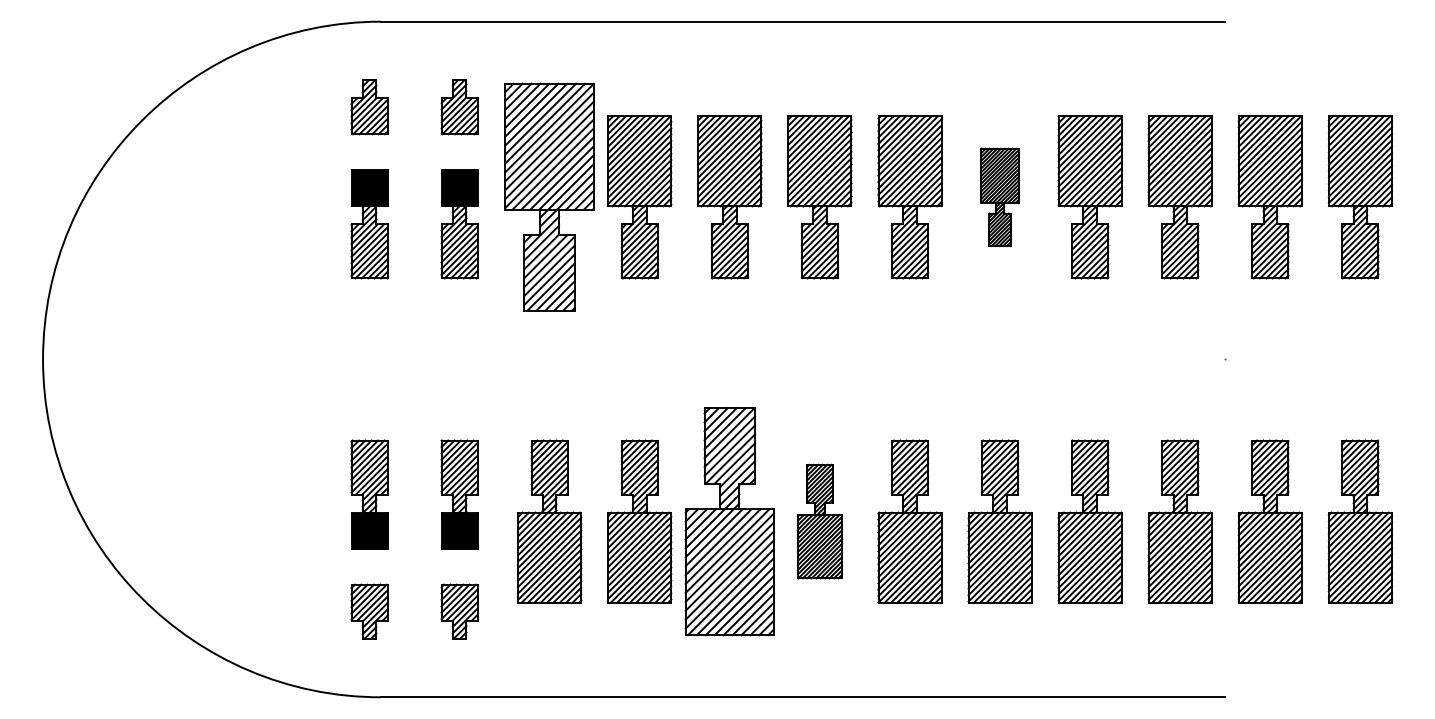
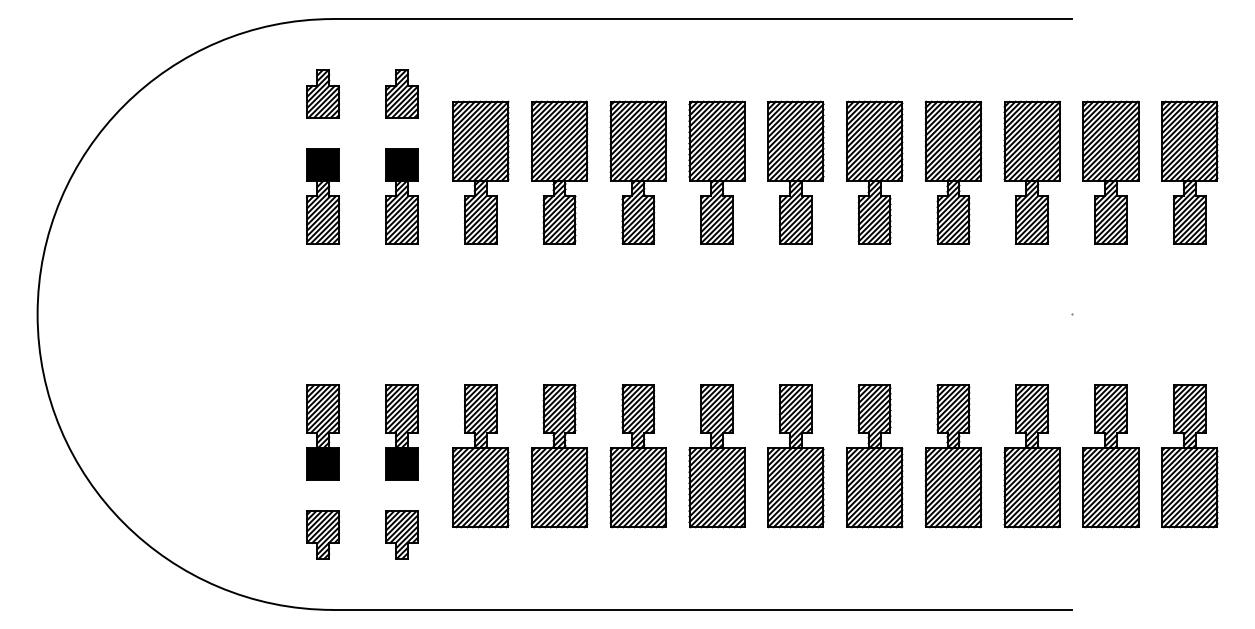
part: (549, 197) -> (480, 172), size x0.71
part: (999, 197) -> (874, 172), size x1.67
part: (729, 521) -> (637, 456), size x0.71
part: (819, 521) -> (716, 456), size x1.43

